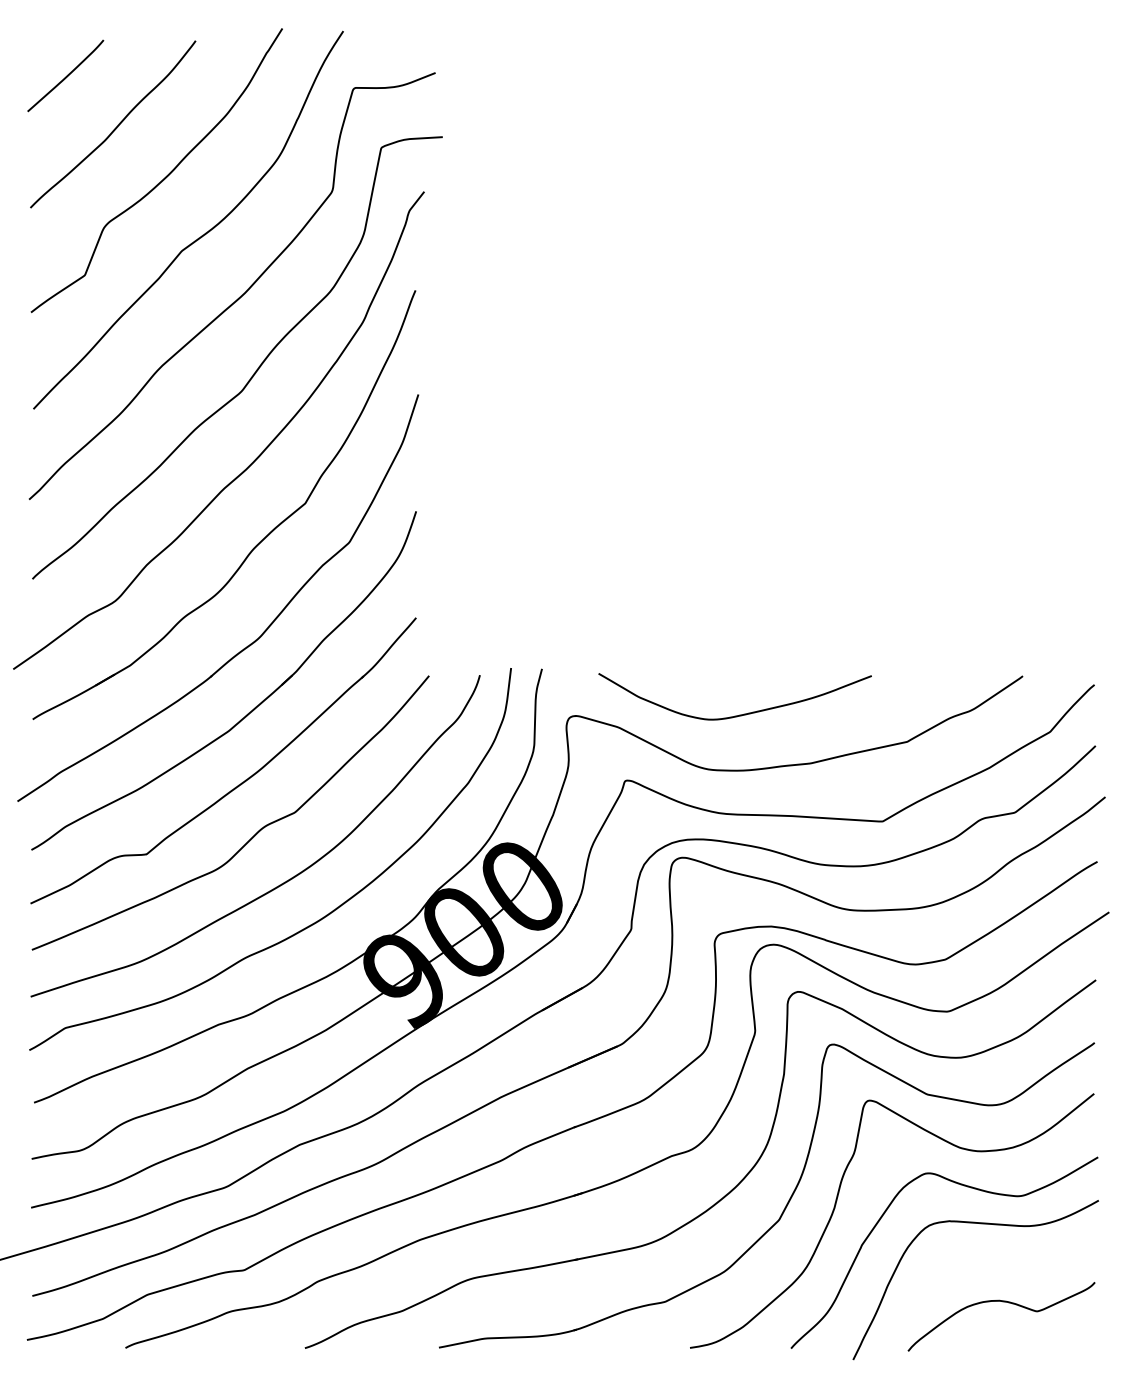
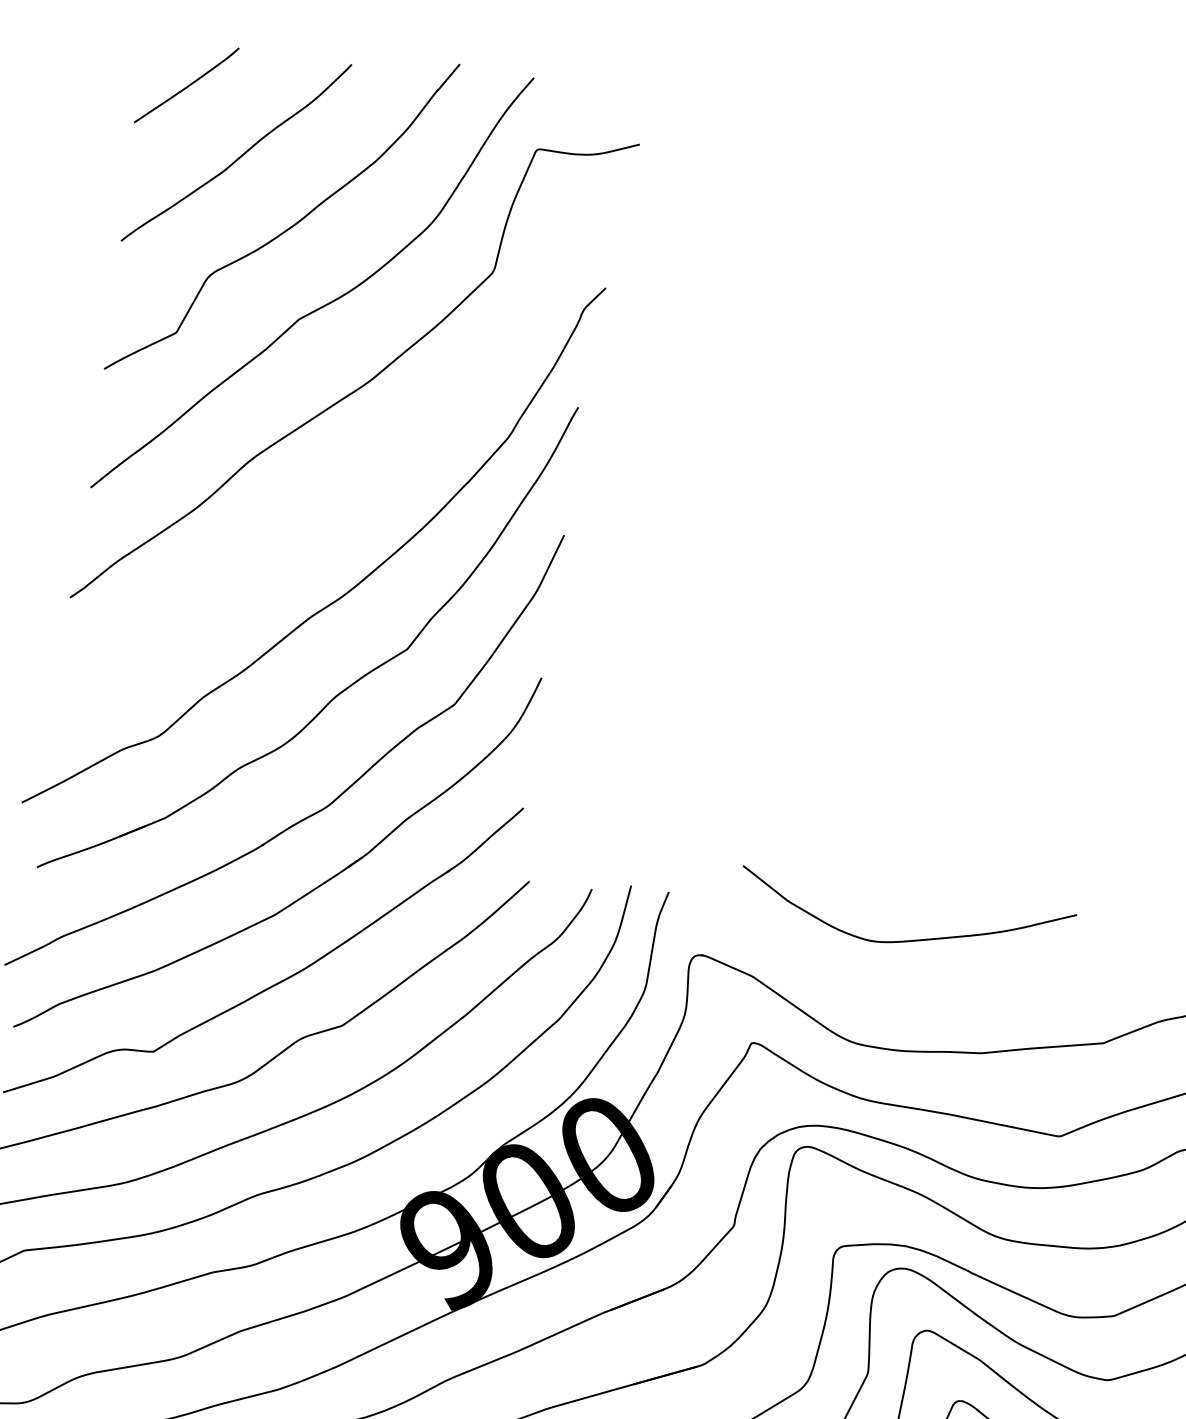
curve: (255, 370) -> (368, 478), removed
curve: (739, 714) -> (908, 939), moved

